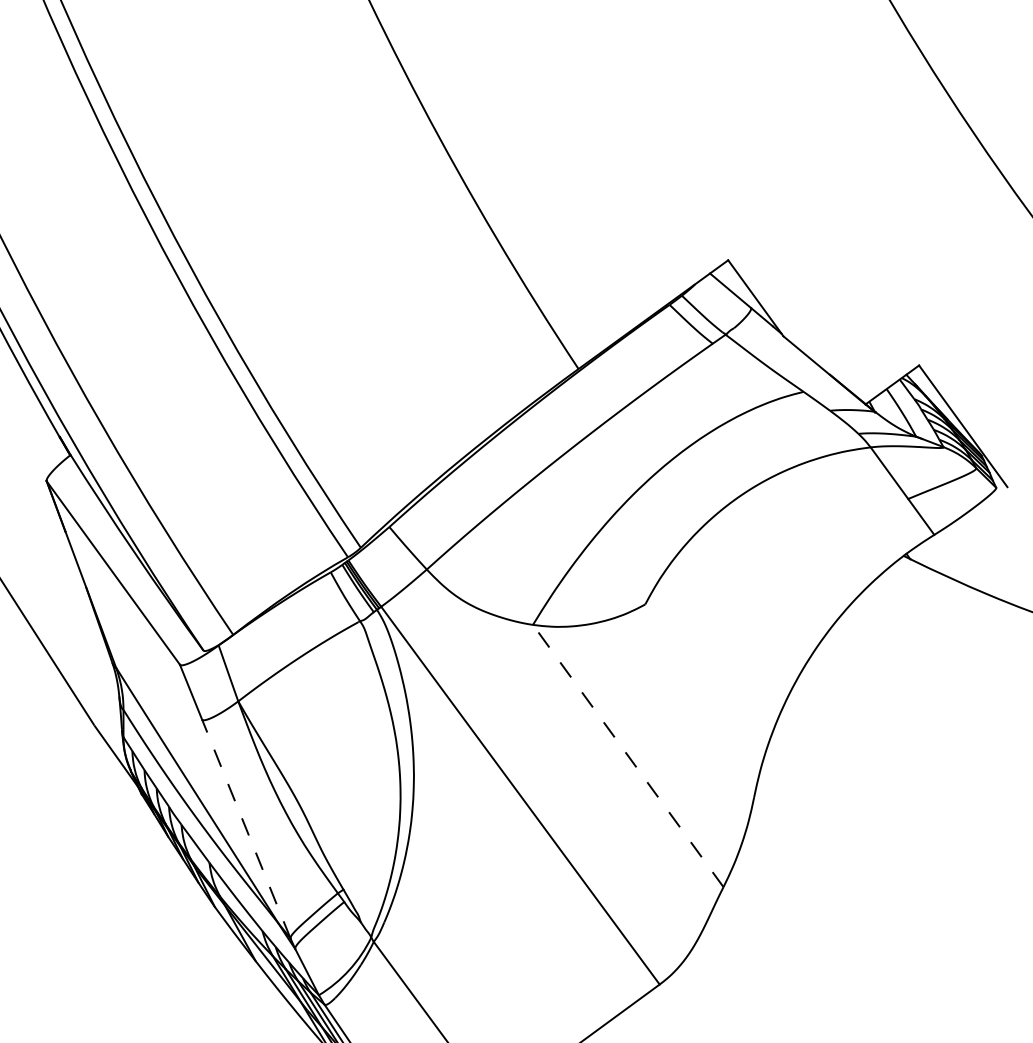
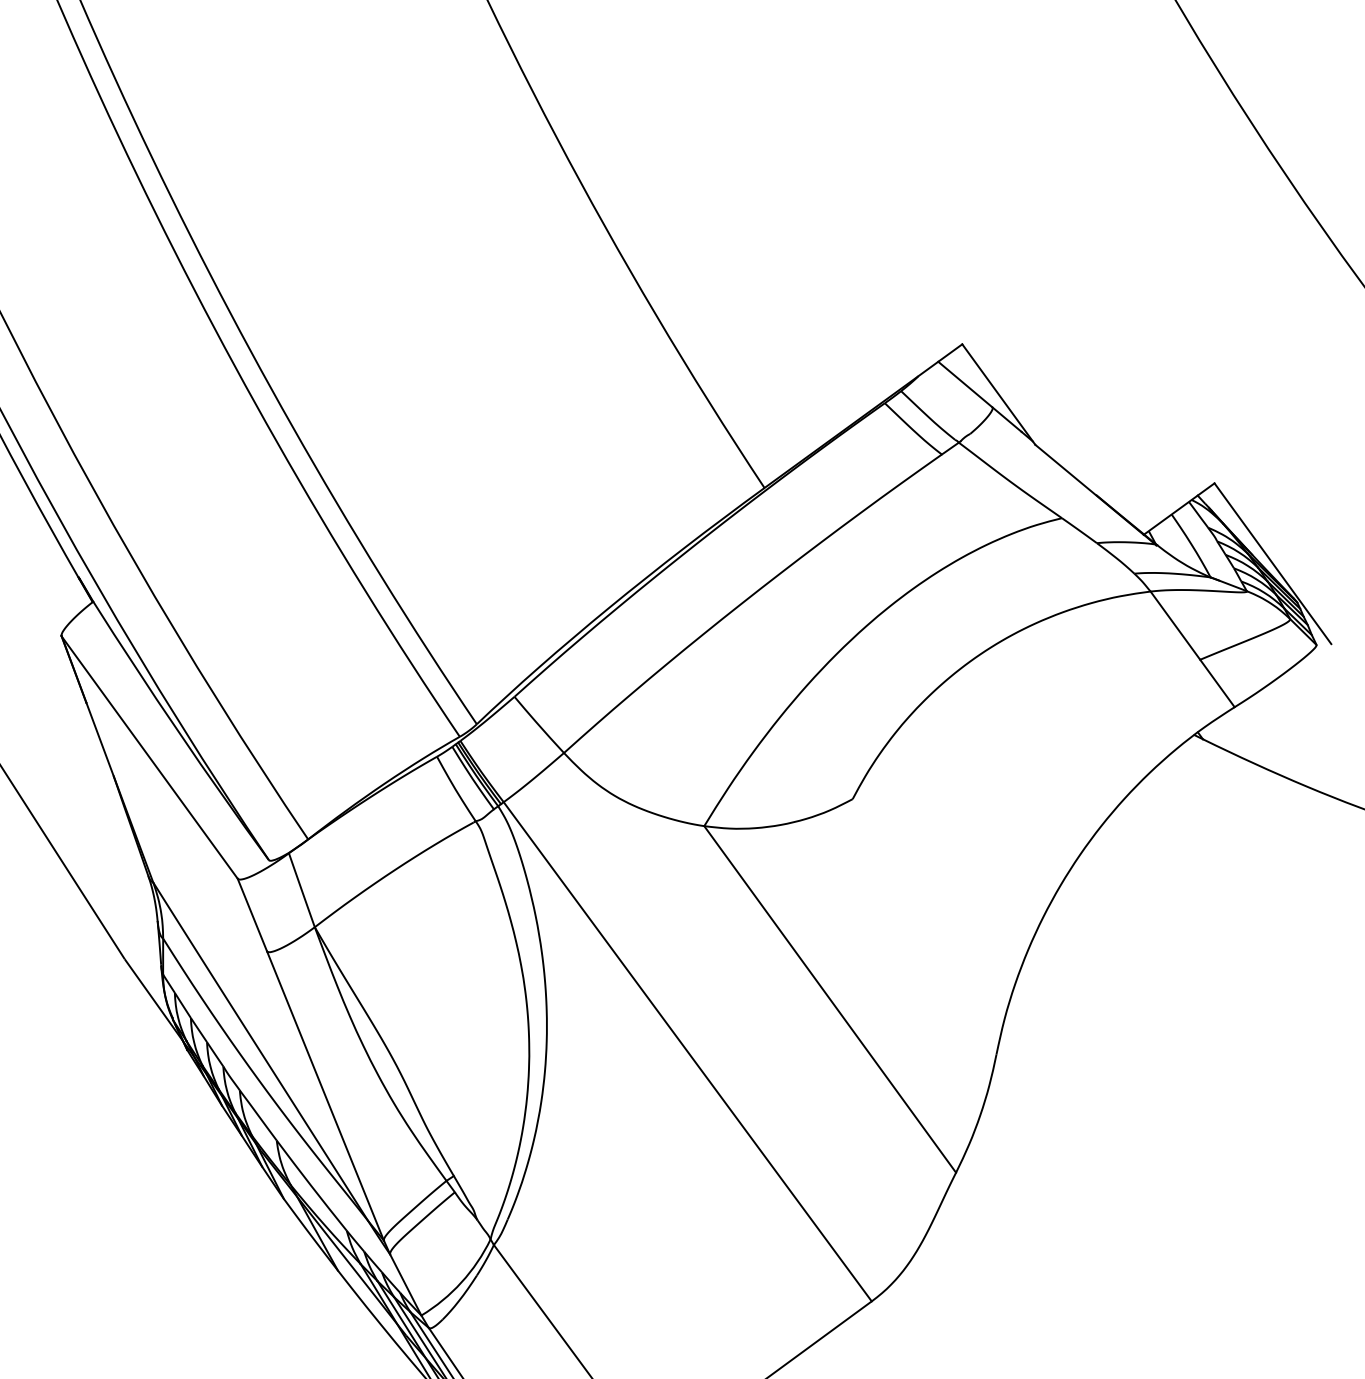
line: (627, 756) -> (829, 999), dashed -> solid
line: (246, 829) -> (325, 1096), dashed -> solid

